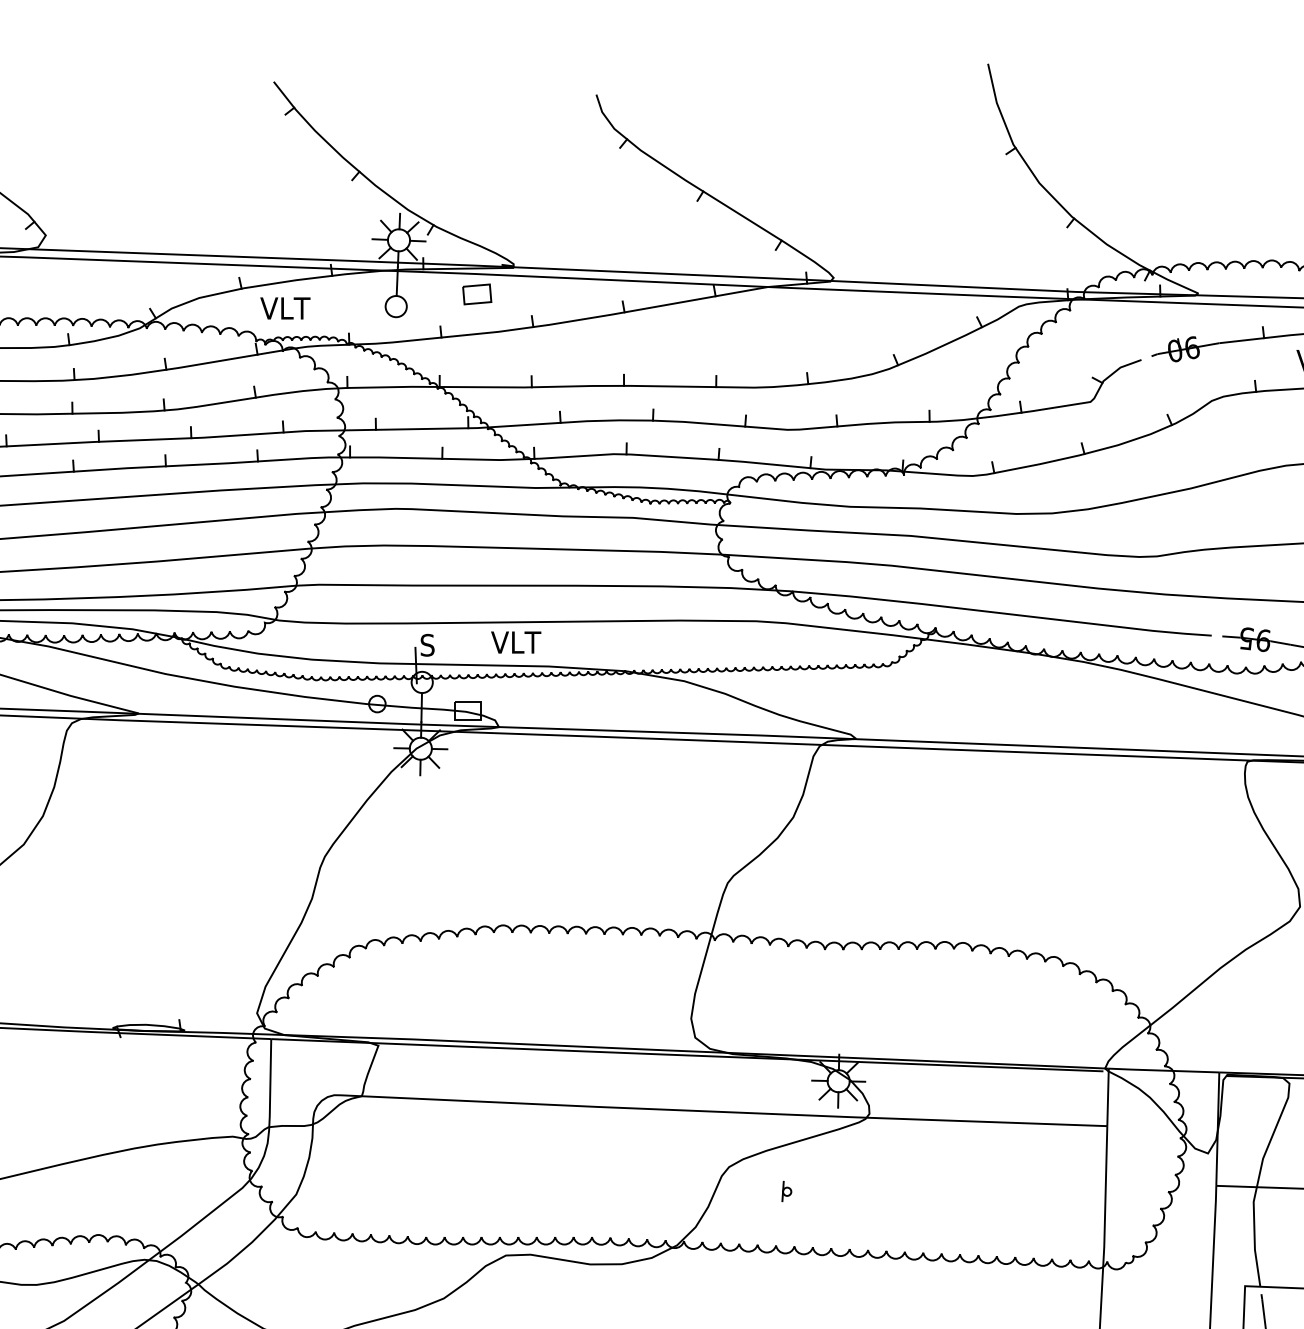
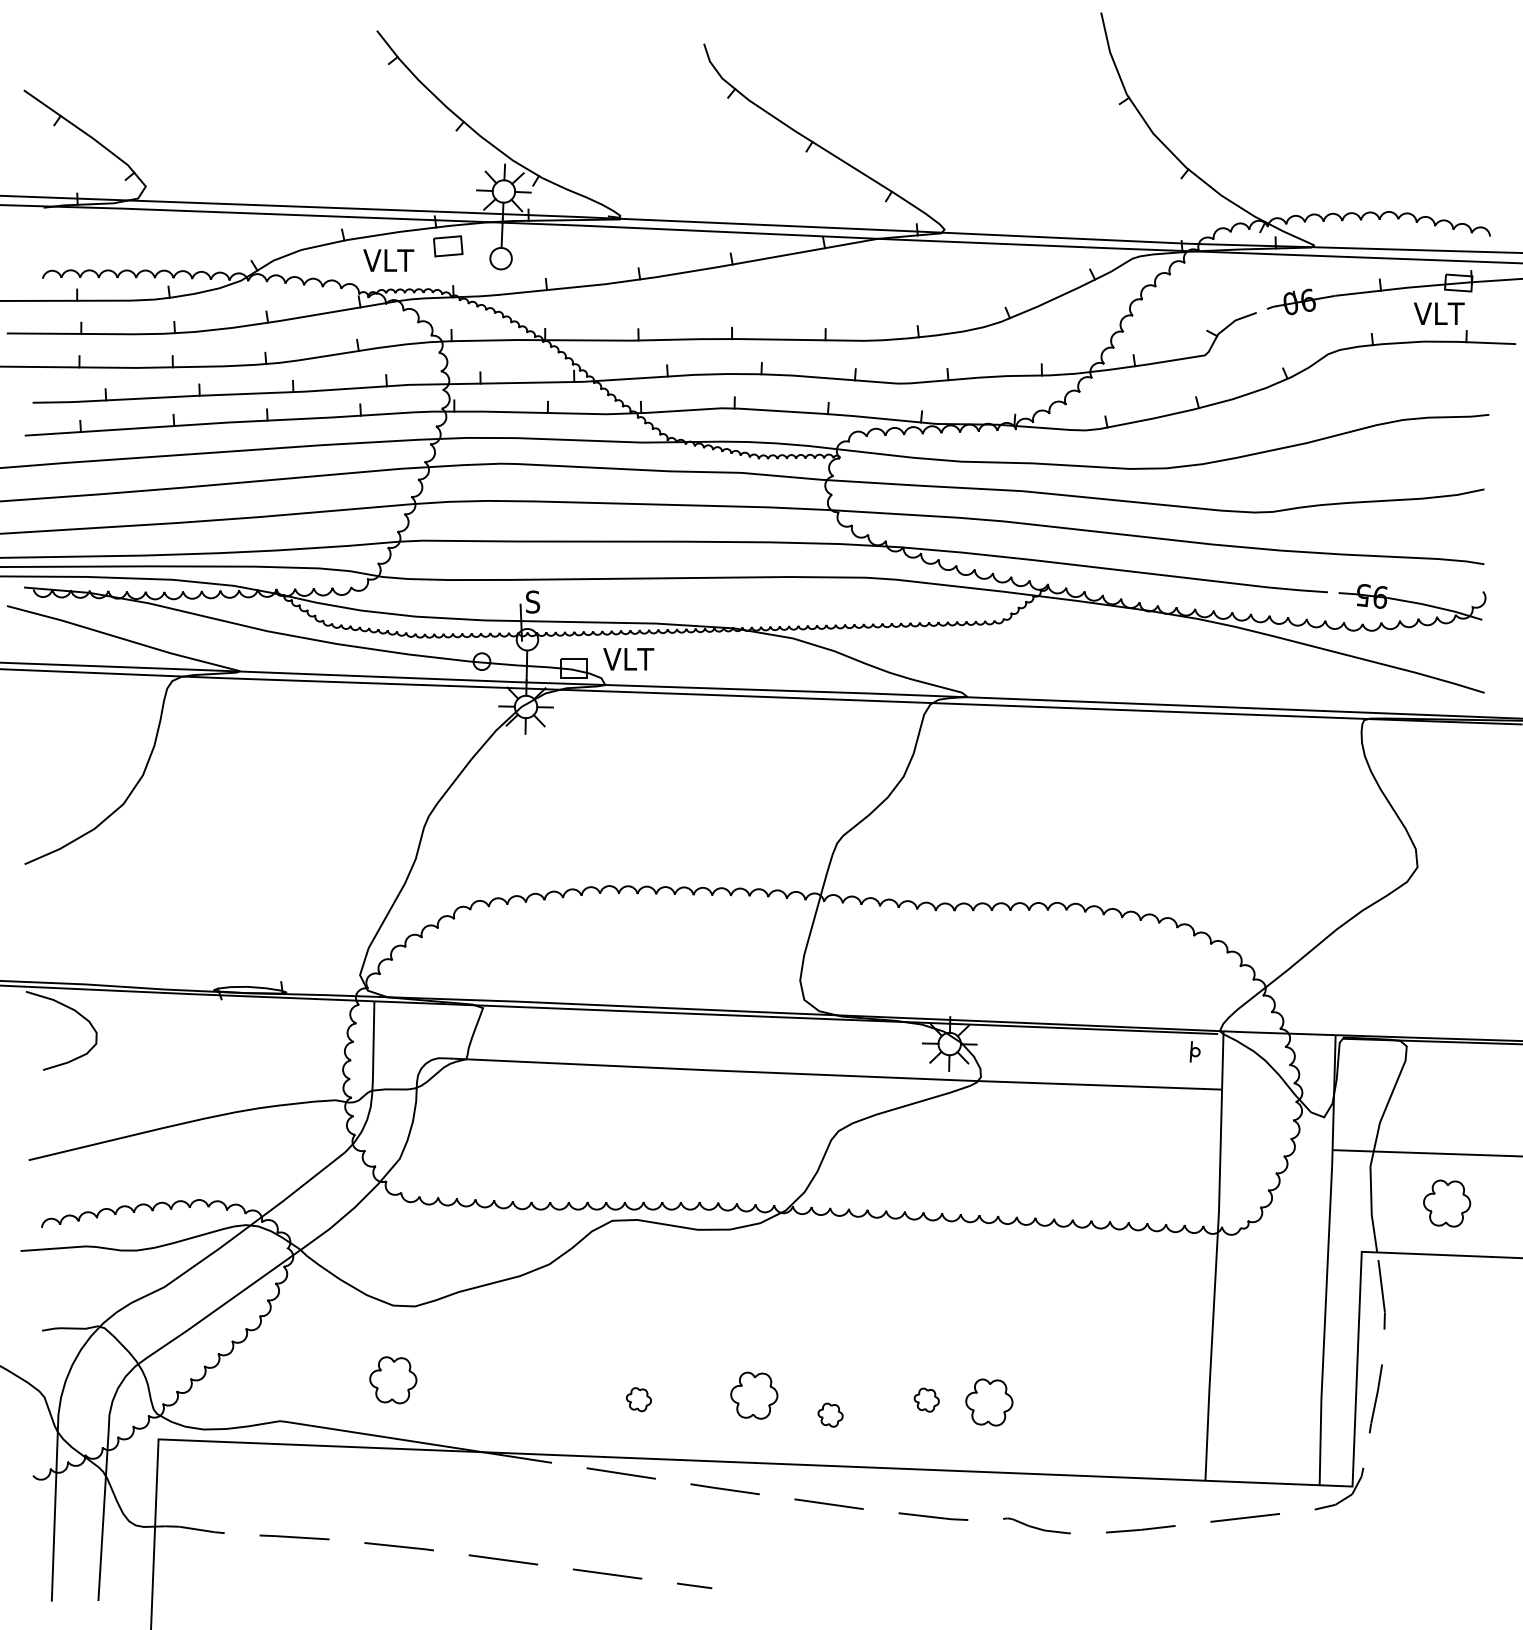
part: (477, 294) -> (448, 246), moved
text: (515, 642) -> (628, 659), moved
part: (786, 1191) -> (1194, 1051), moved

